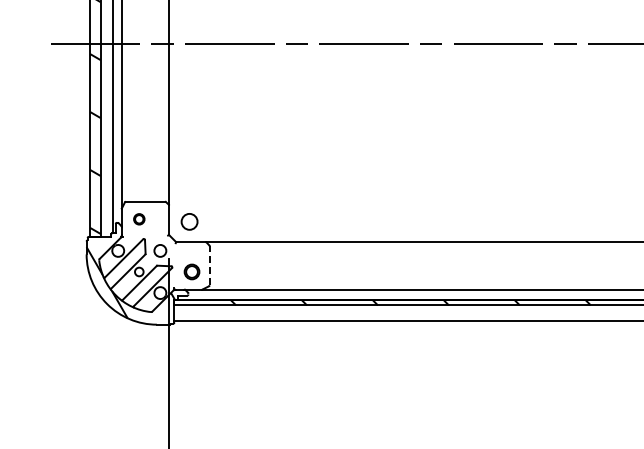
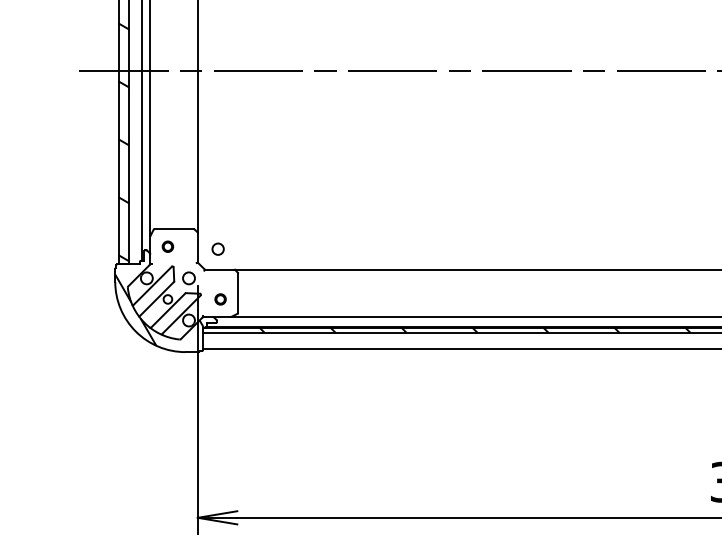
circle: (188, 221) -> (217, 248), size x0.71
line: (209, 266) -> (238, 293), dashed -> solid
part: (191, 272) -> (220, 299), size x0.71

